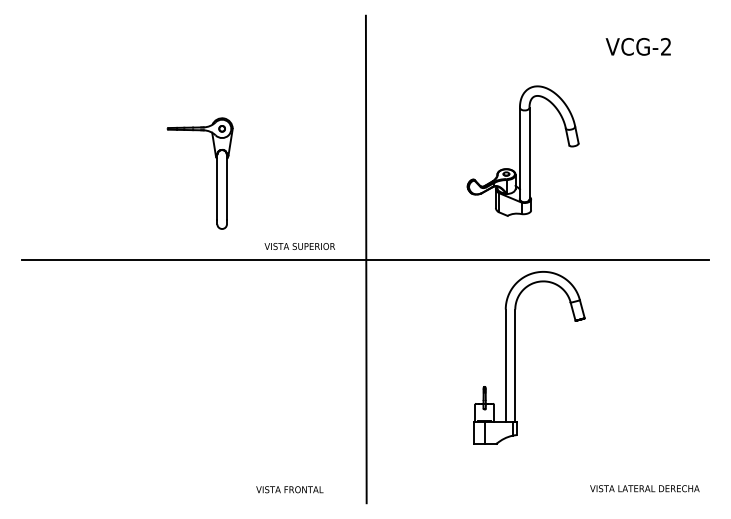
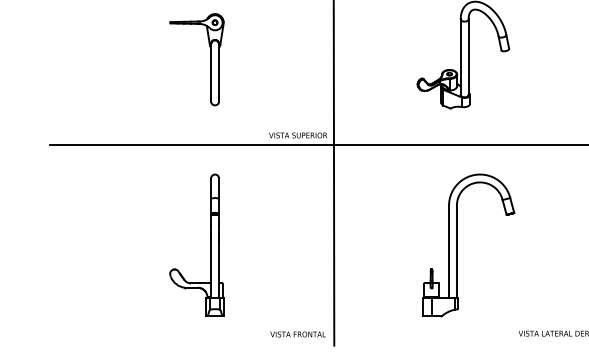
part: (216, 173) -> (210, 59), moved
text: (299, 246) -> (297, 135), moved
part: (515, 357) -> (457, 245), moved
part: (216, 381) -> (210, 245), added
text: (289, 489) -> (297, 334), moved

